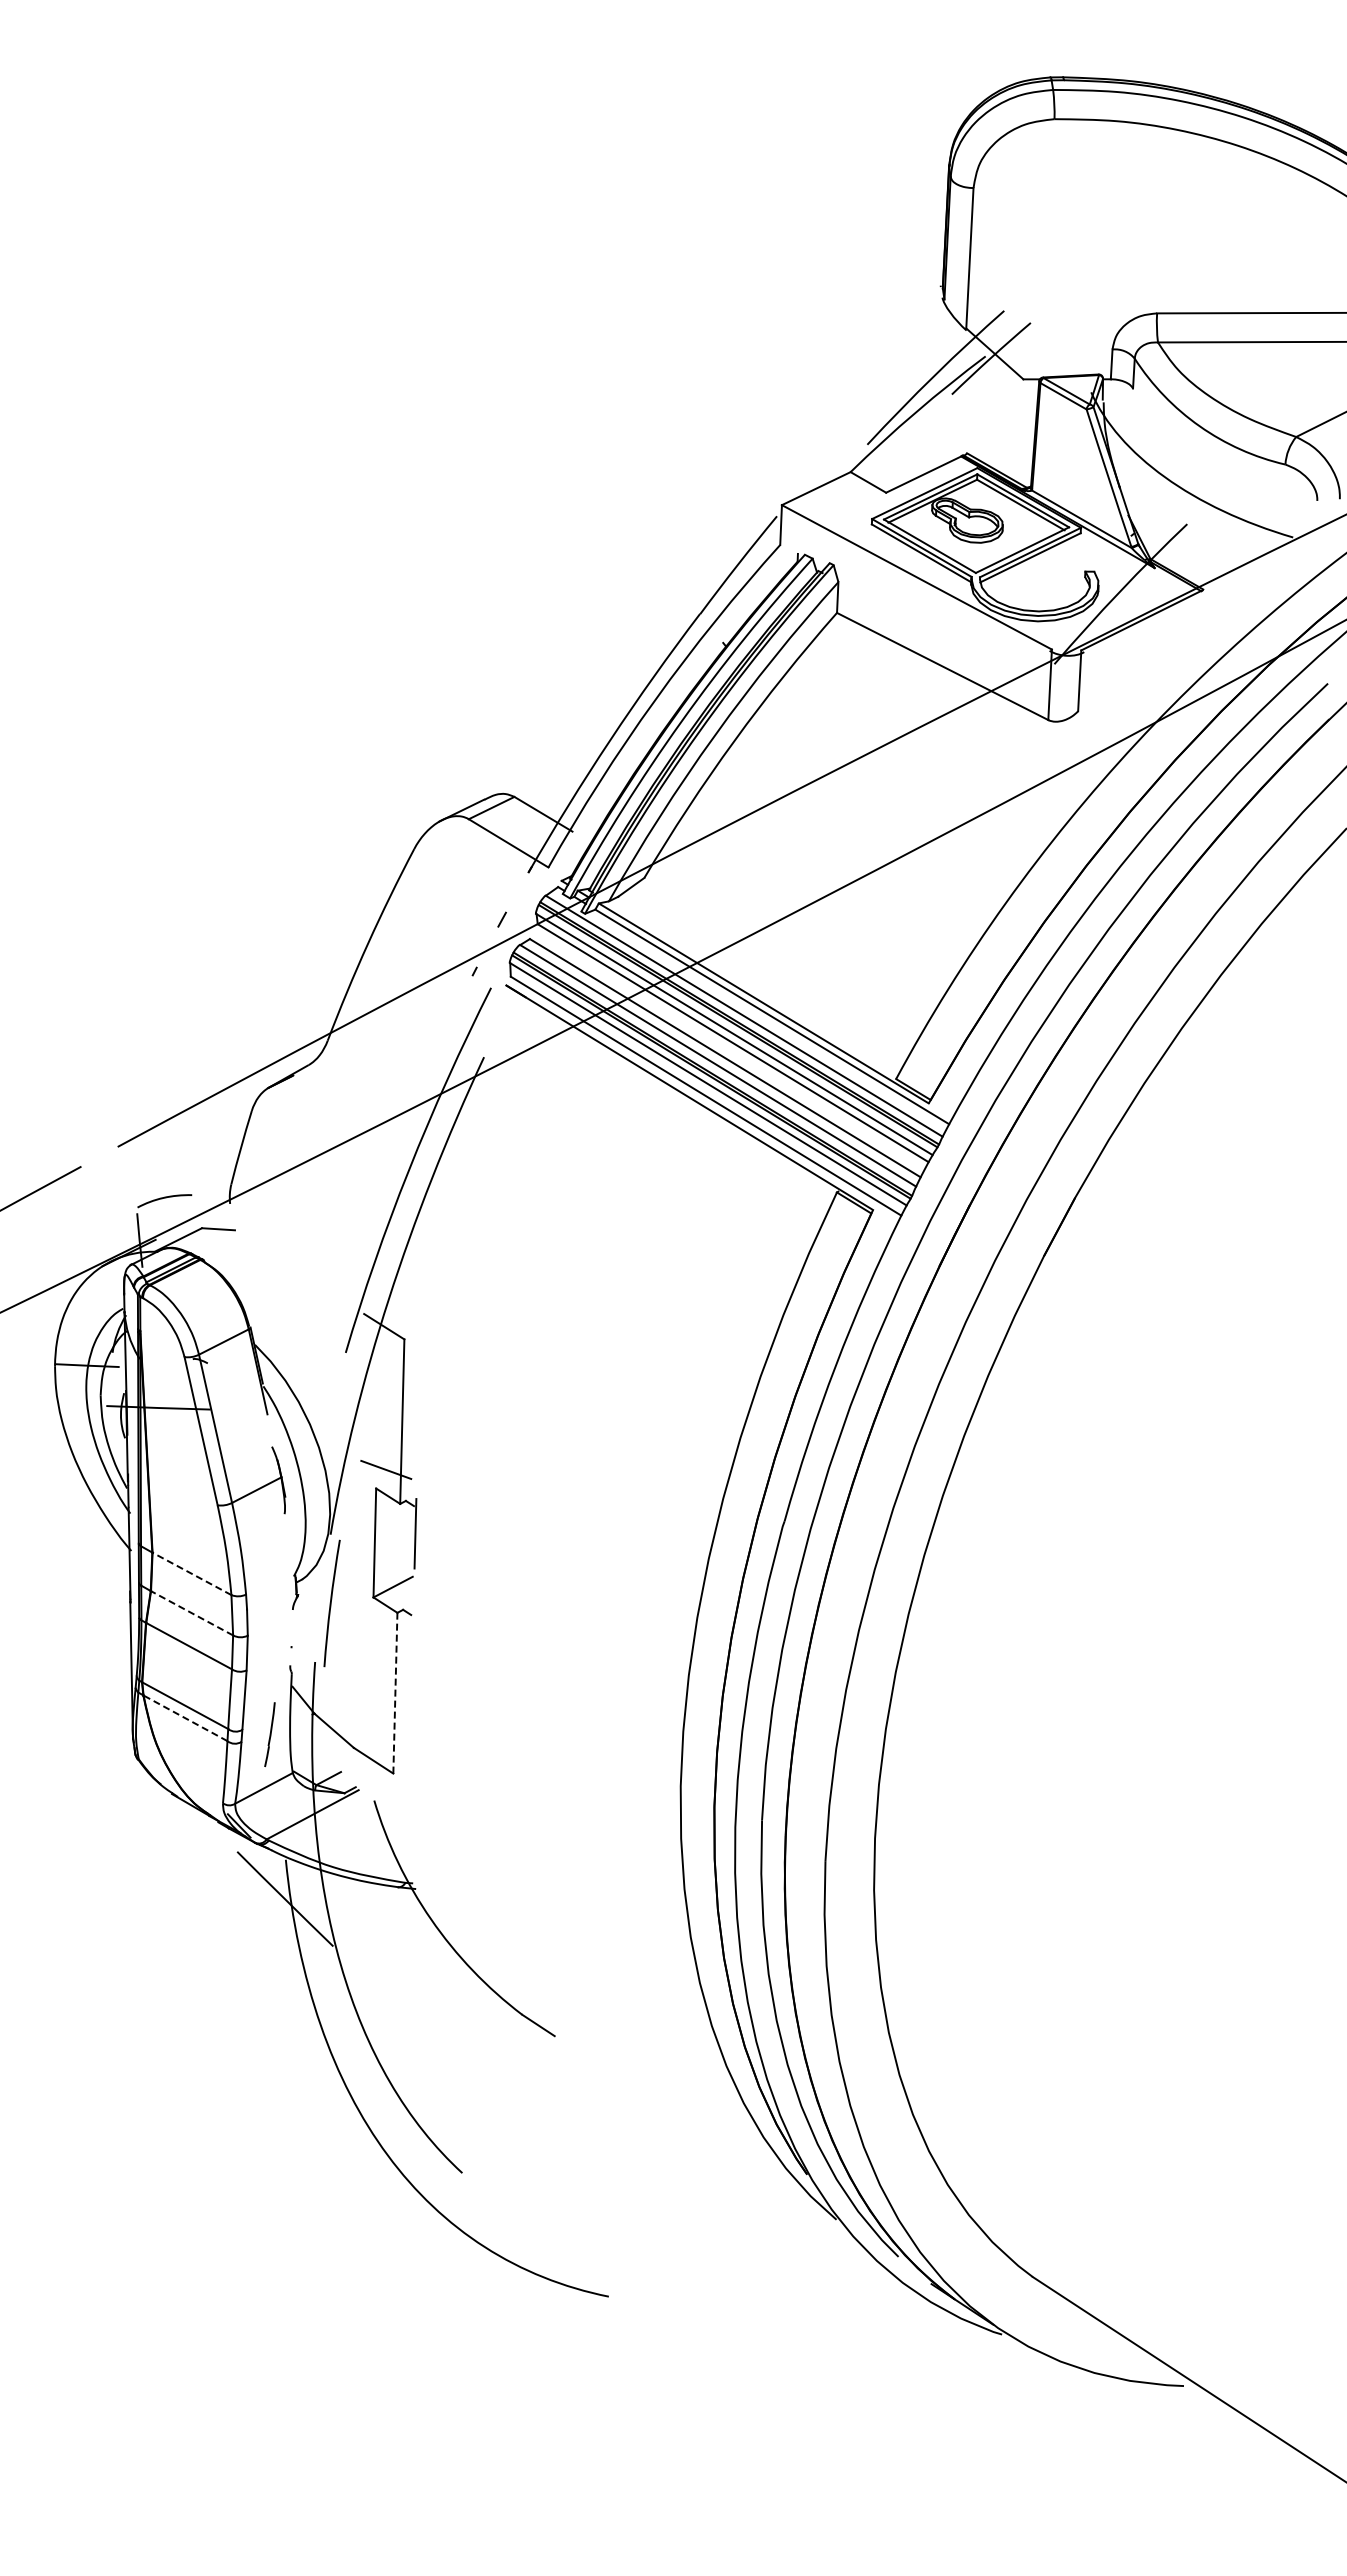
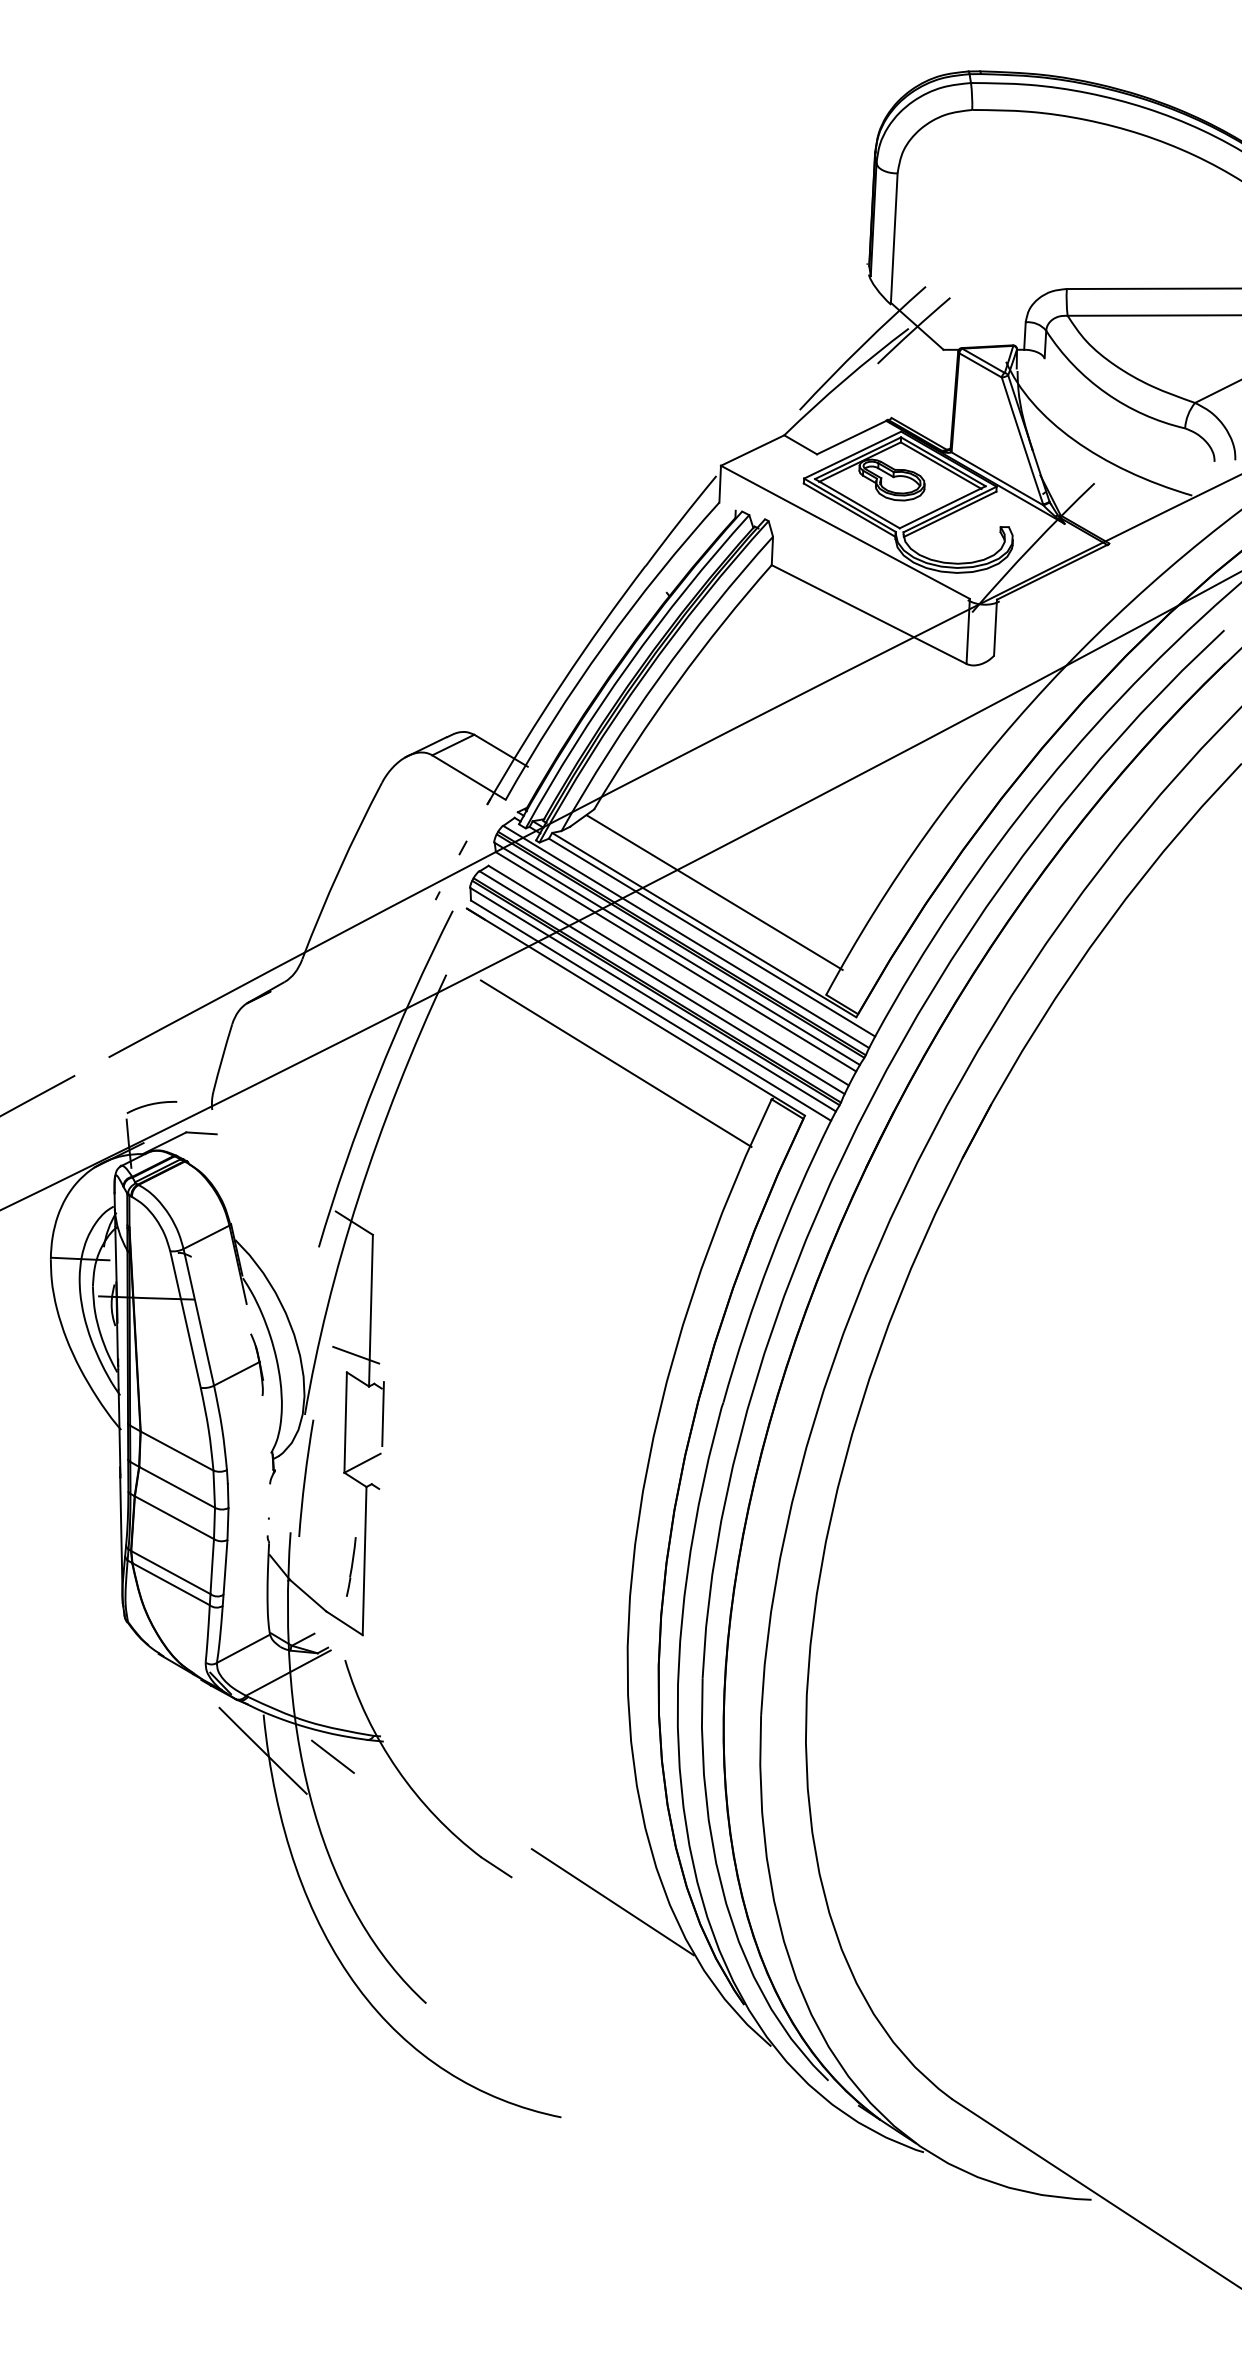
line: (774, 968) -> (714, 892), added
line: (668, 1153) -> (616, 1063), added
line: (192, 1573) -> (177, 1450), dashed -> solid
line: (192, 1613) -> (177, 1487), dashed -> solid
line: (395, 1692) -> (364, 1560), dashed -> solid
line: (185, 1718) -> (171, 1584), dashed -> solid
line: (269, 1734) -> (350, 1566), moved
line: (360, 1905) -> (332, 1756), added
line: (664, 2062) -> (612, 1901), added

